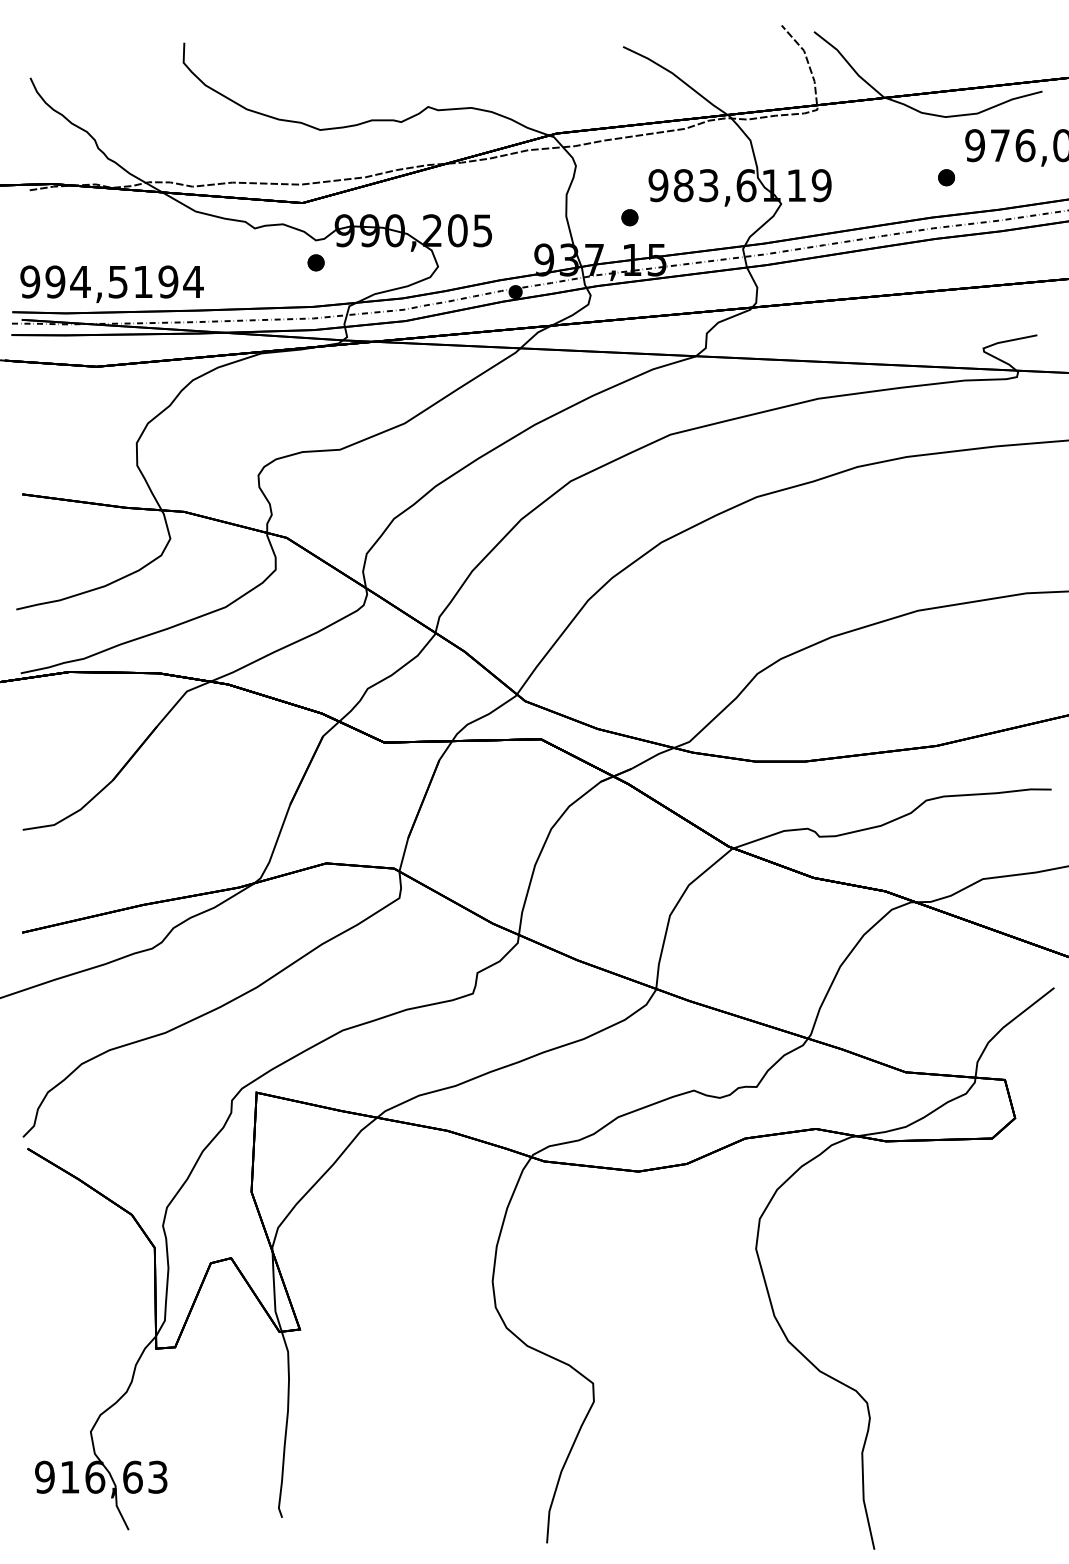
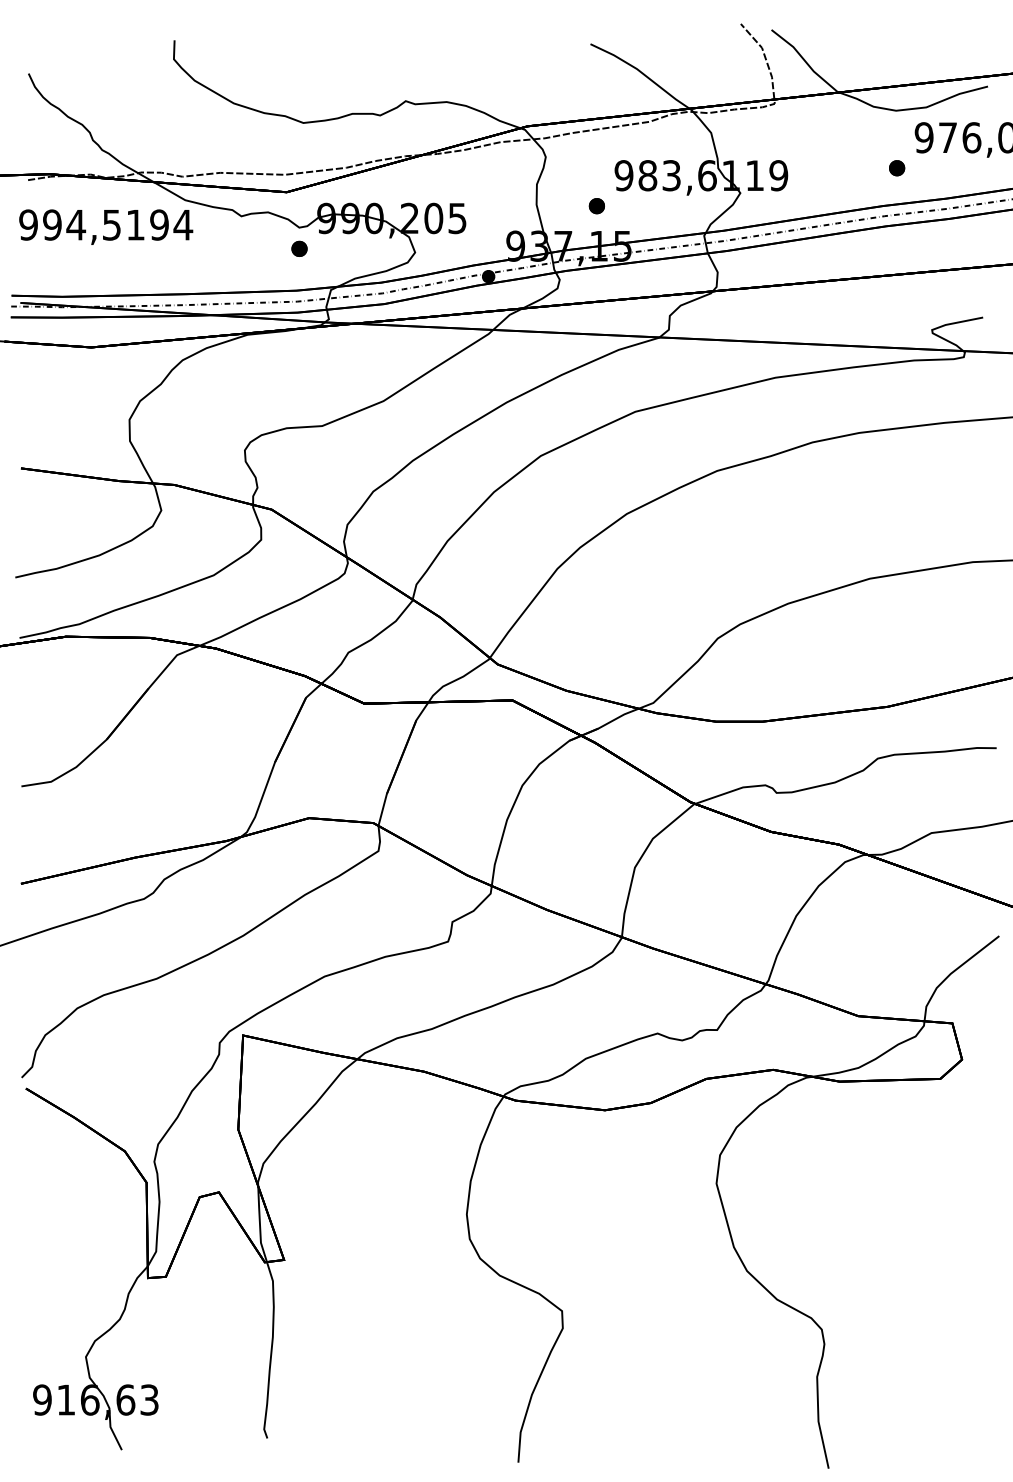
text: (112, 283) -> (106, 226), moved

